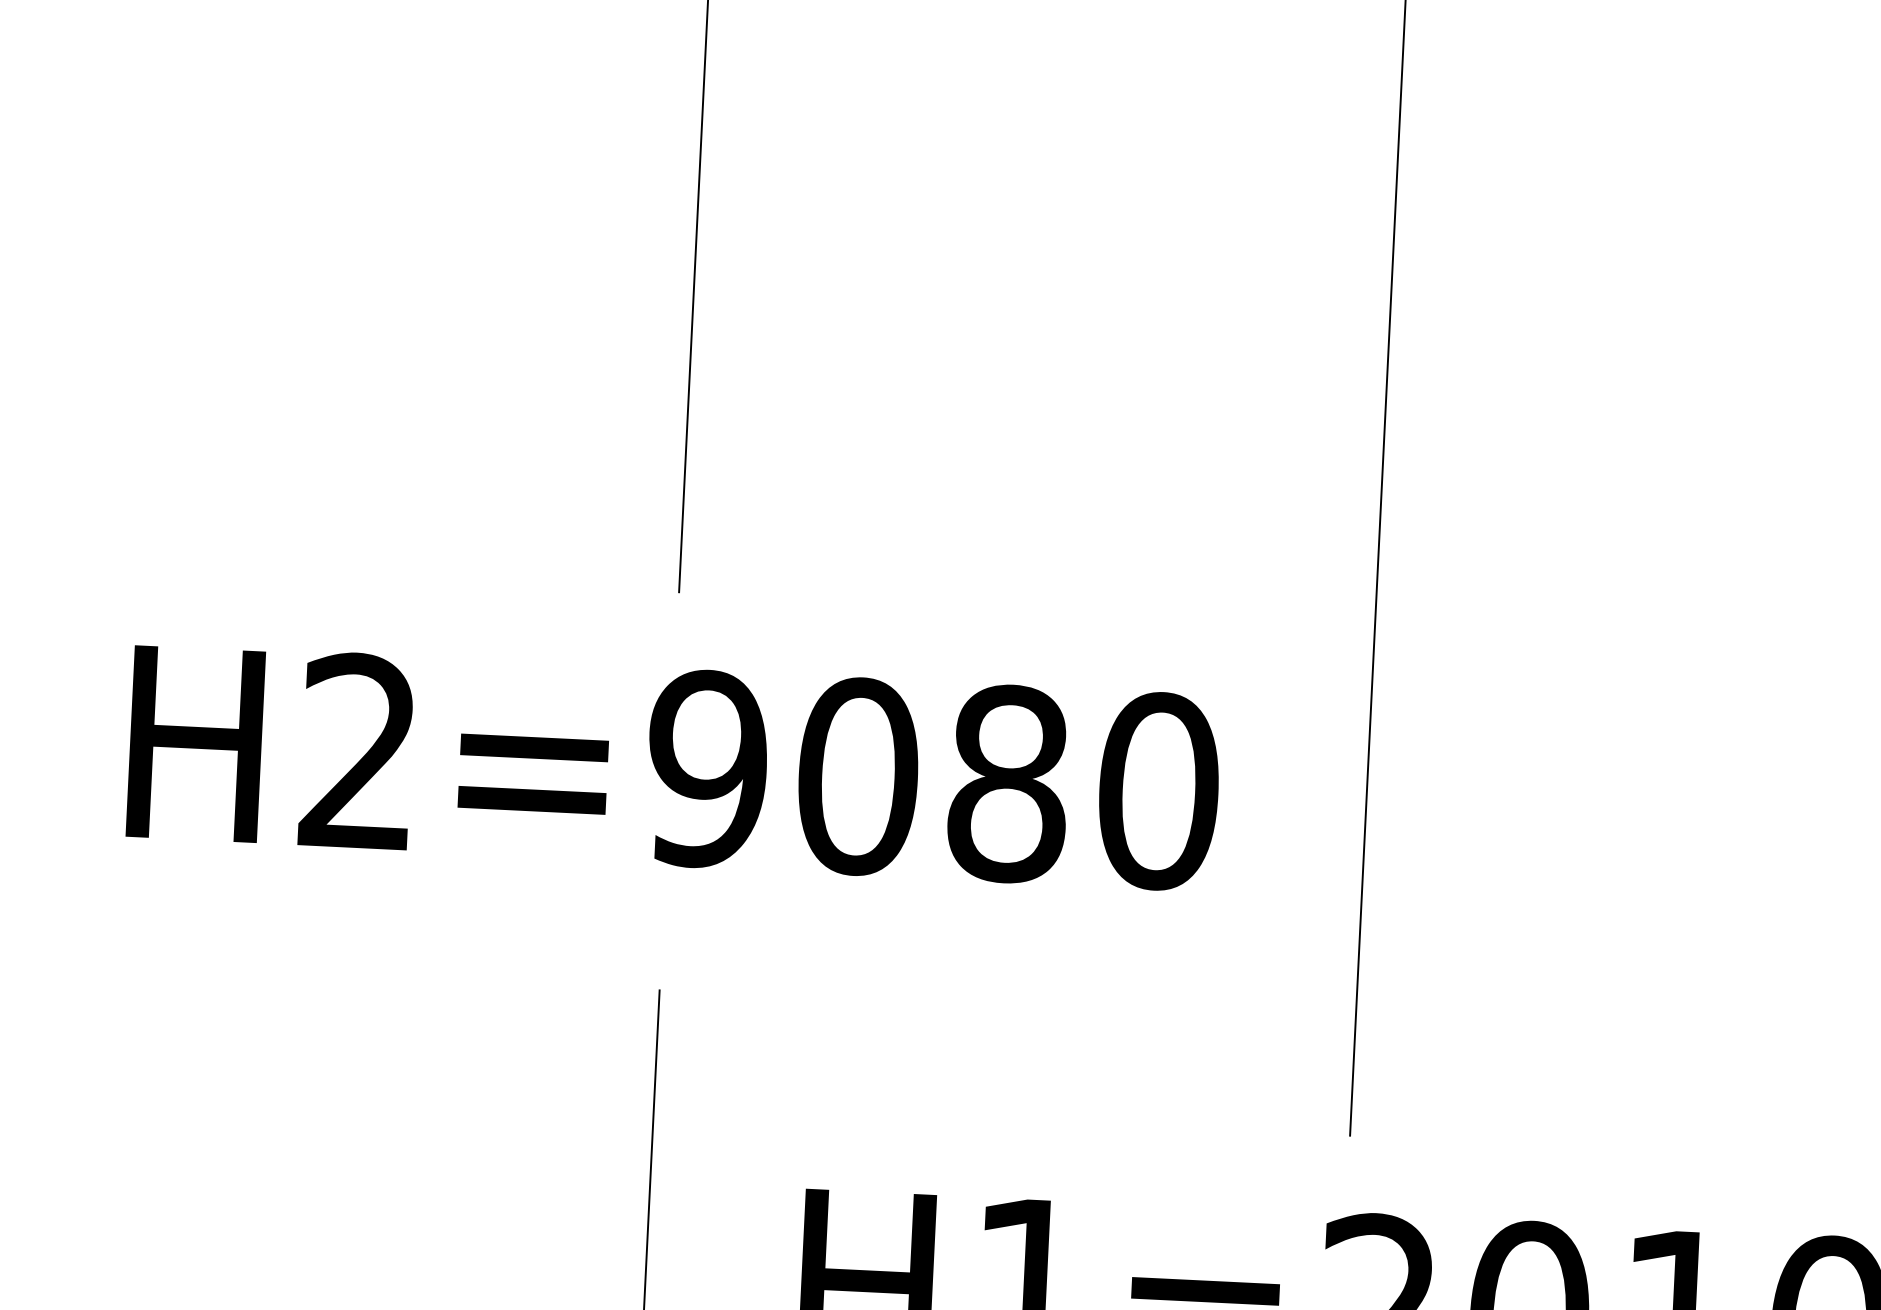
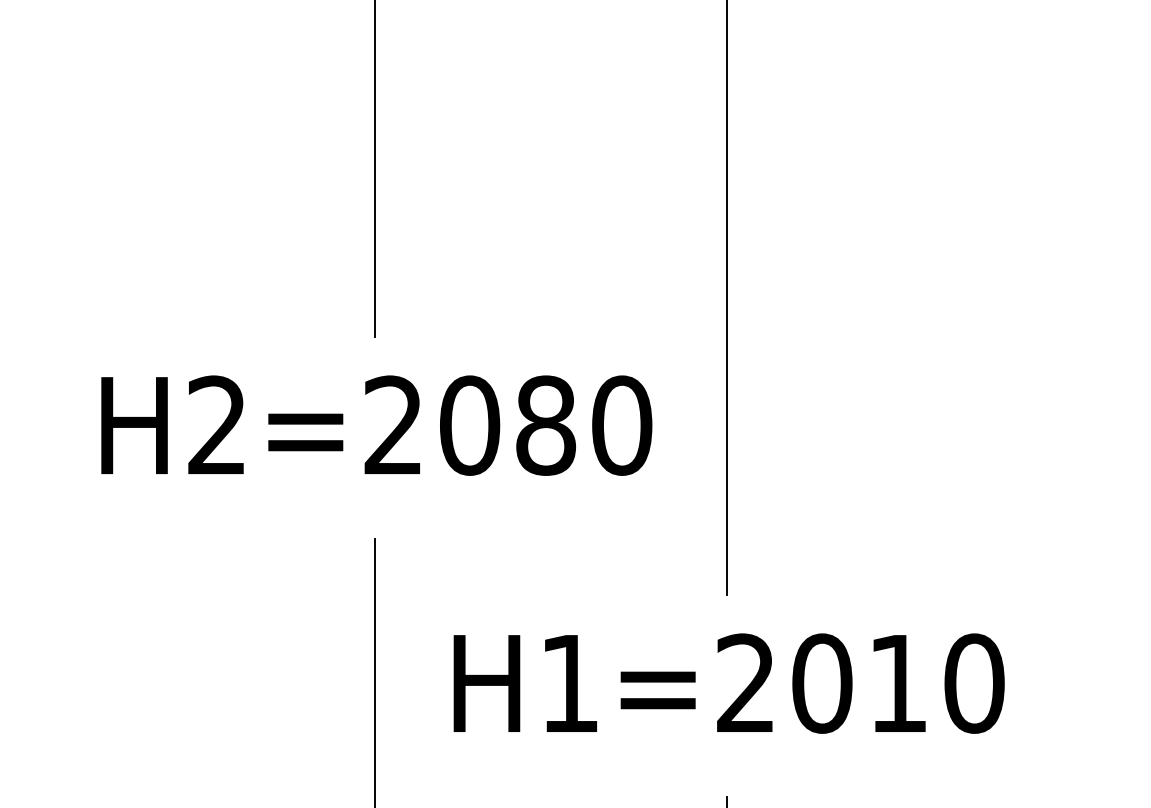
text: (707, 768) -> (393, 425), H2=9080 -> H2=2080

